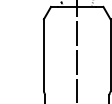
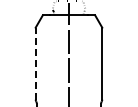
line: (43, 55) -> (35, 63), solid -> dashed

